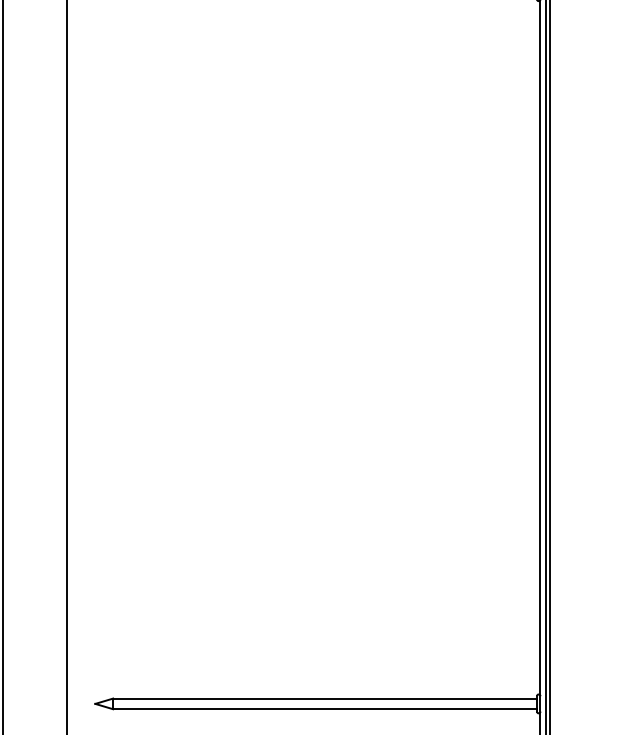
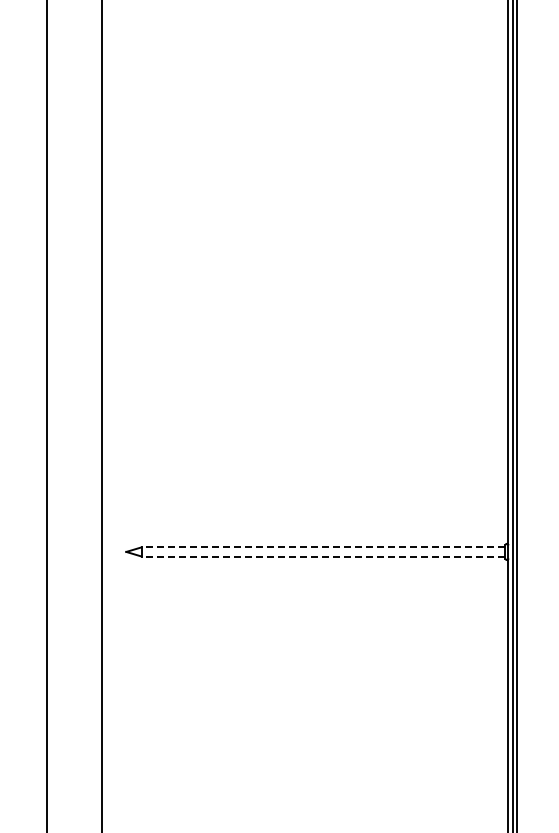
line: (325, 698) -> (323, 547), solid -> dashed
line: (325, 709) -> (323, 556), solid -> dashed

